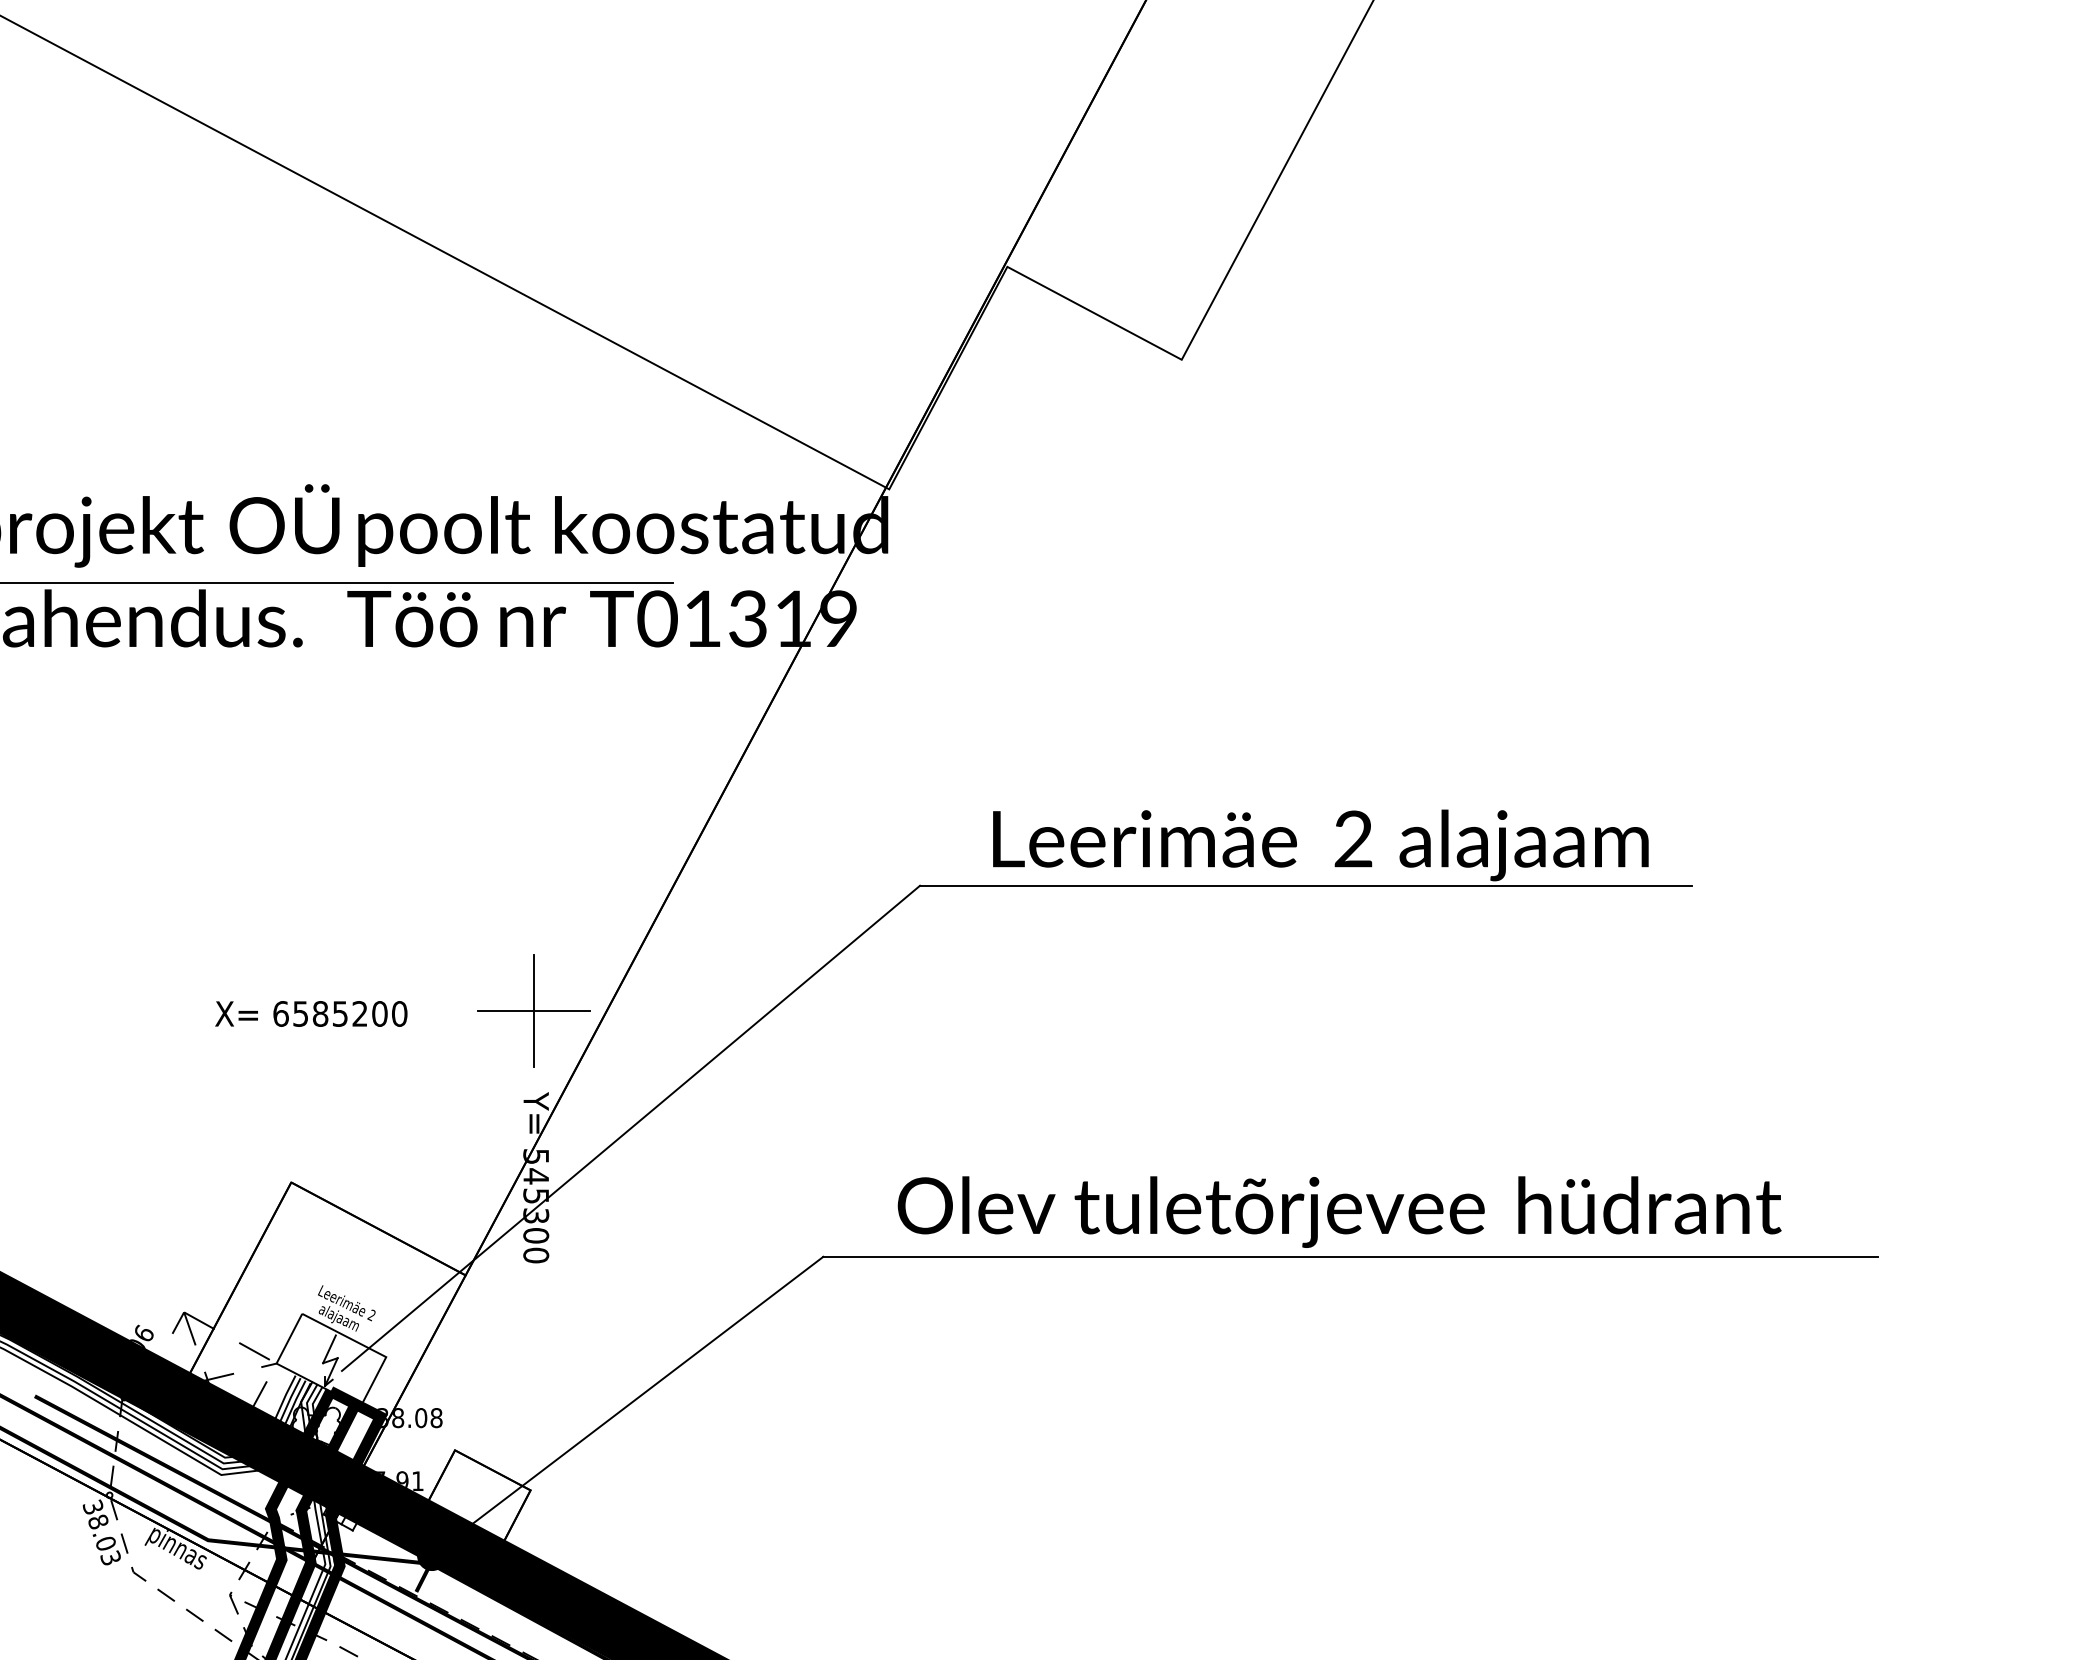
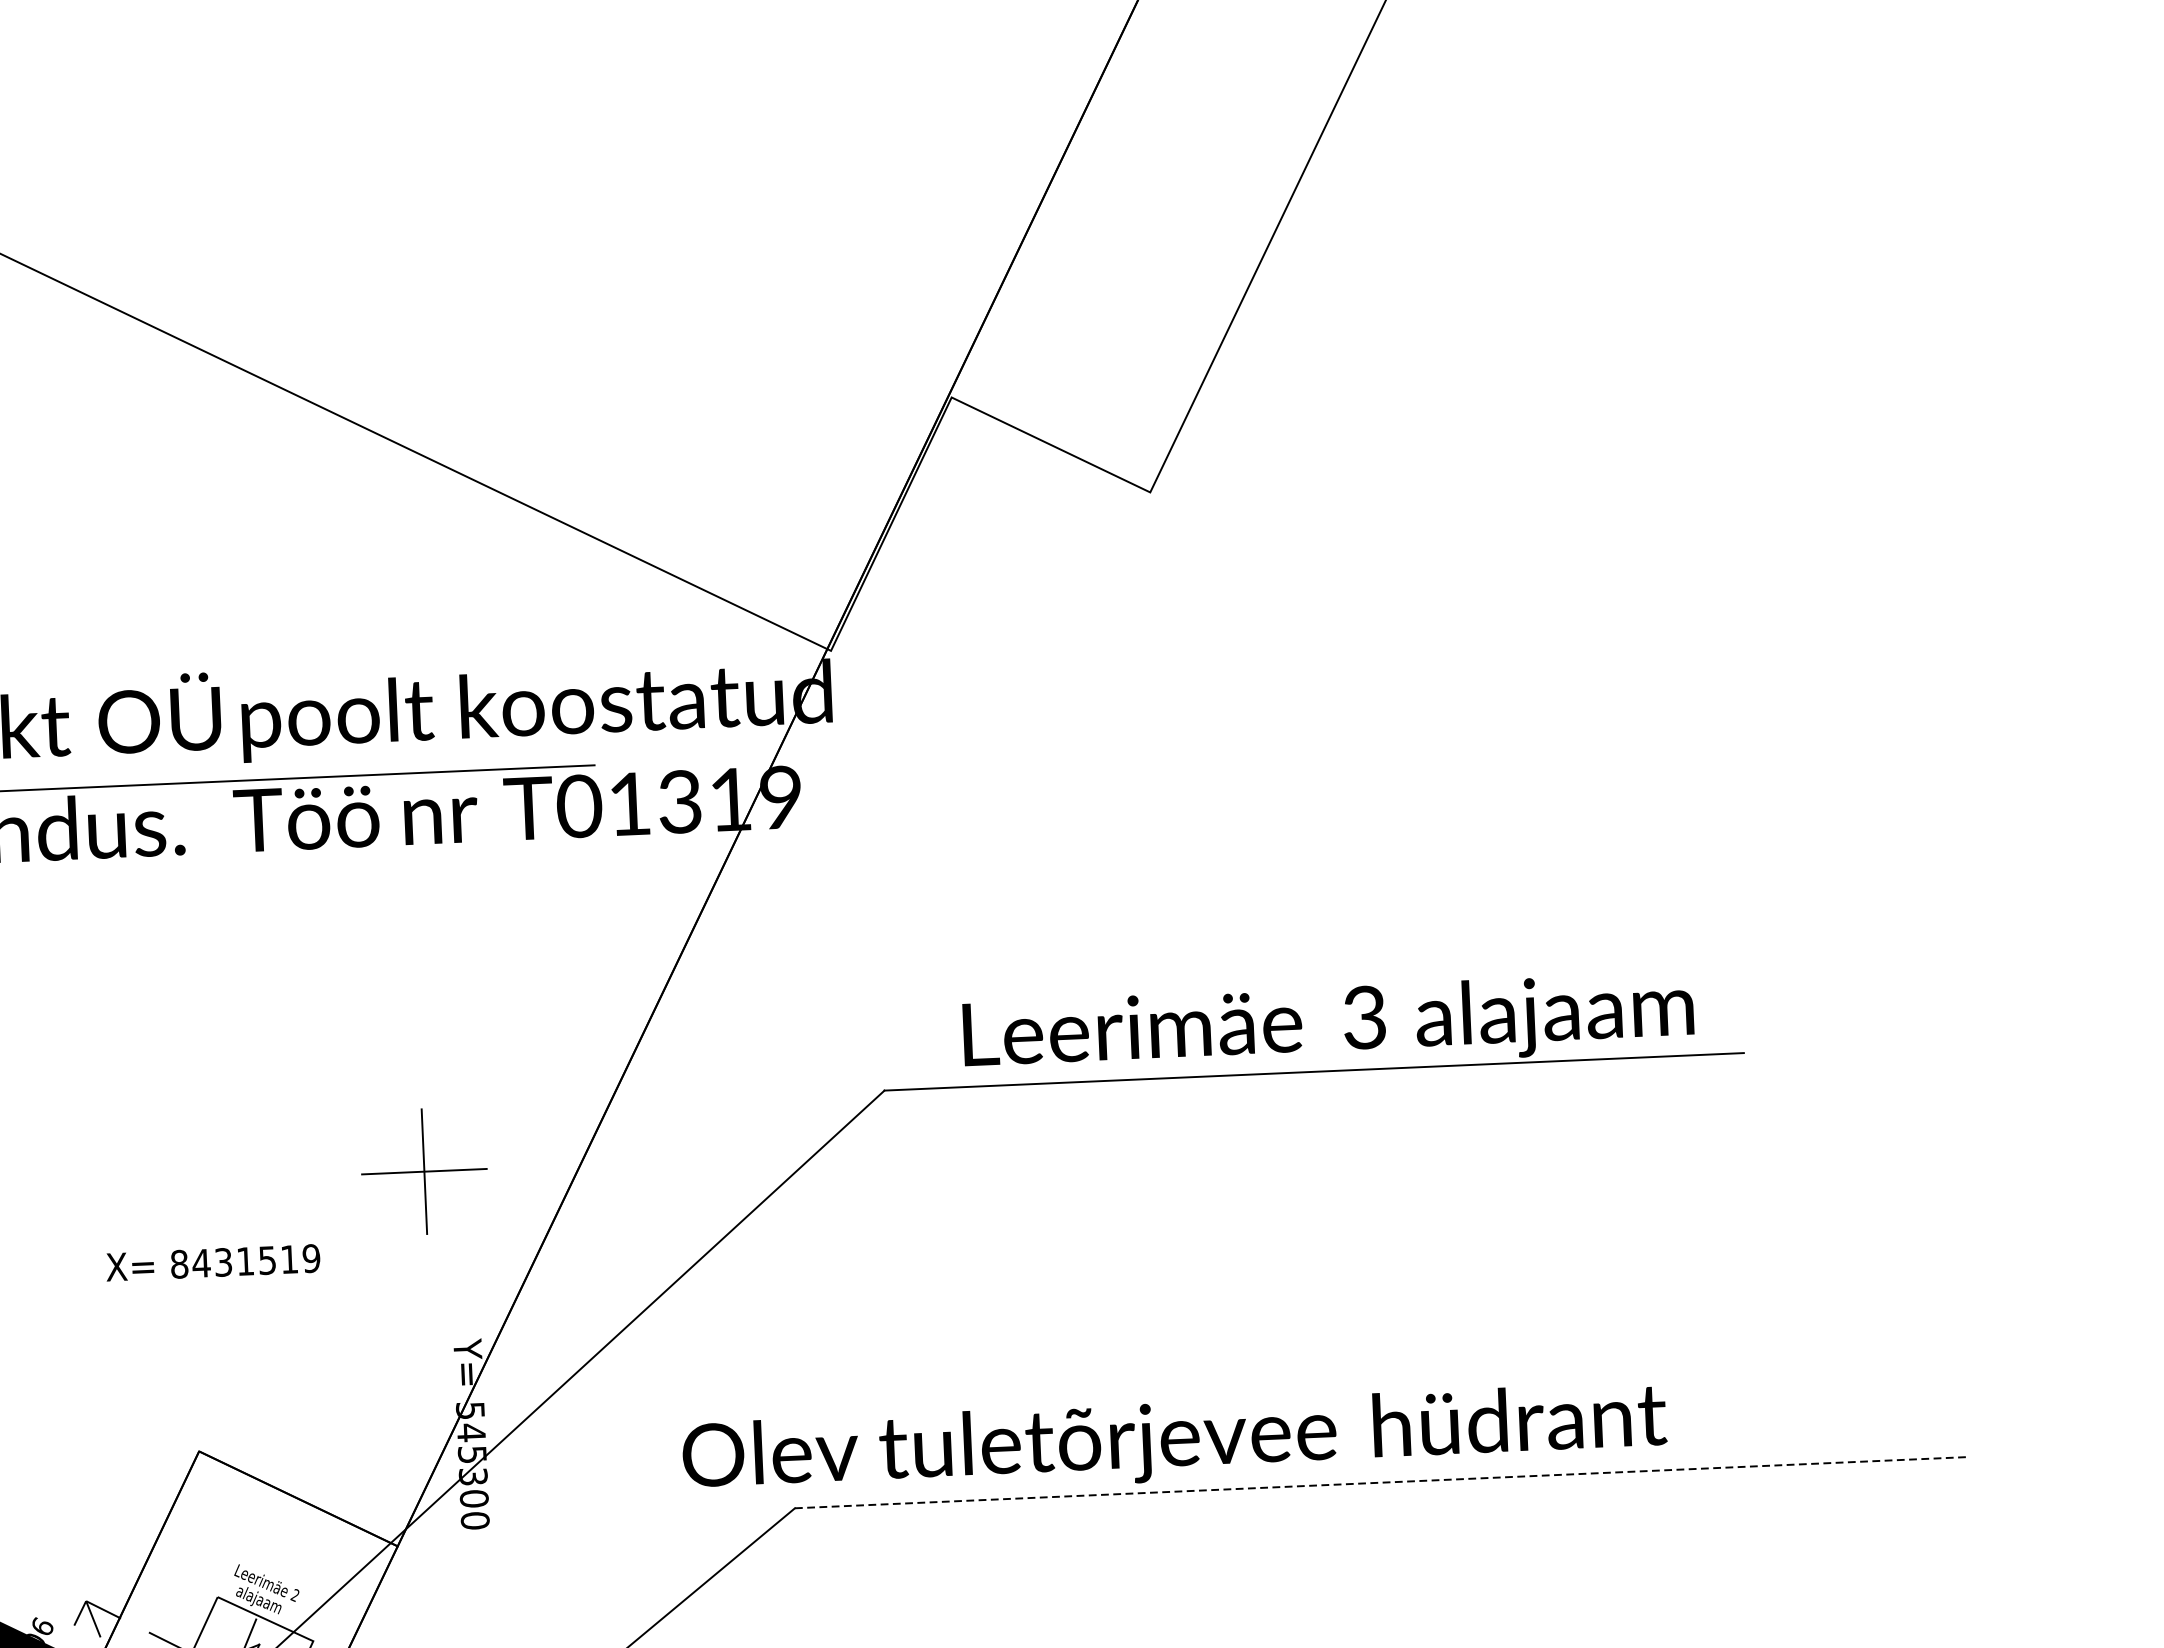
text: (1353, 839) -> (1364, 1018), 2 -> 3
part: (533, 1010) -> (423, 1170), moved
text: (340, 1013) -> (245, 1260), 6585200 -> 8431519
text: (1339, 1211) -> (1174, 1441), moved
line: (1351, 1256) -> (1382, 1482), solid -> dashed

